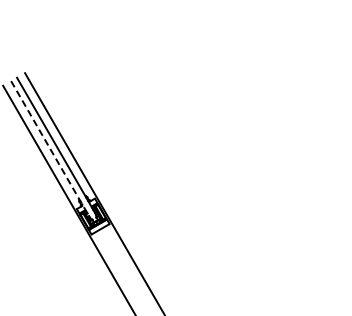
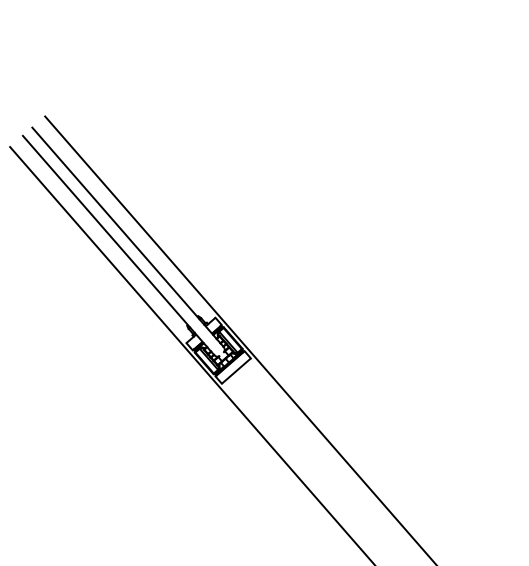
line: (50, 150) -> (118, 246), dashed -> solid

